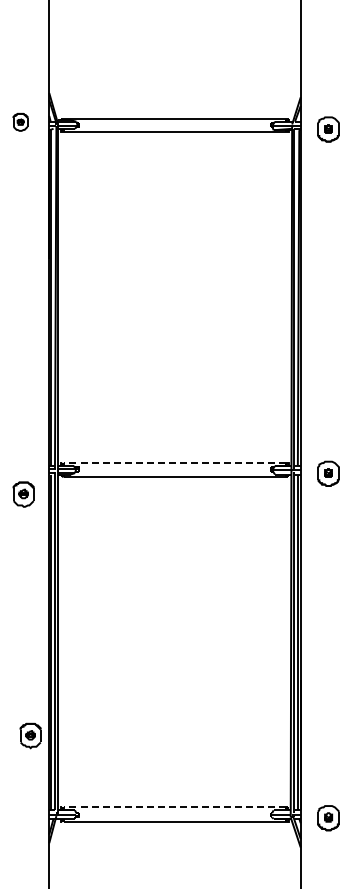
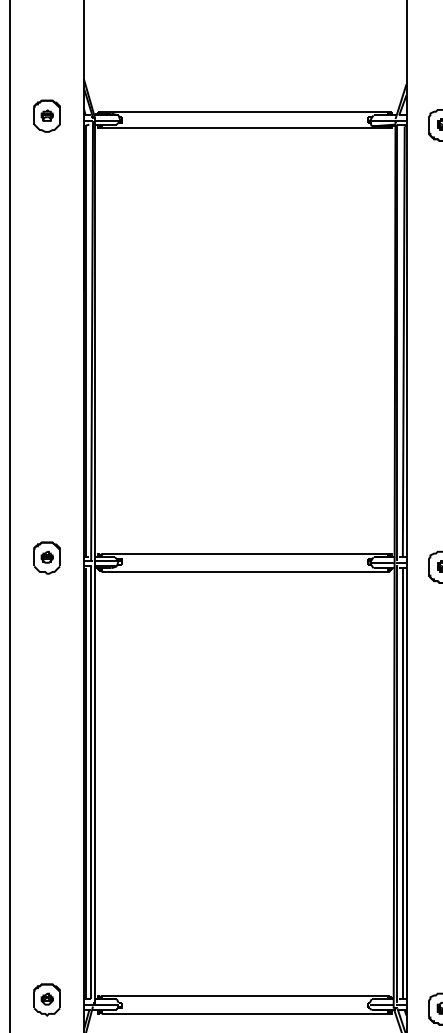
part: (20, 122) -> (46, 116), size x1.43
line: (174, 463) -> (244, 554), dashed -> solid
part: (23, 494) -> (46, 557), moved
part: (30, 735) -> (46, 999), moved
line: (174, 807) -> (244, 995), dashed -> solid

